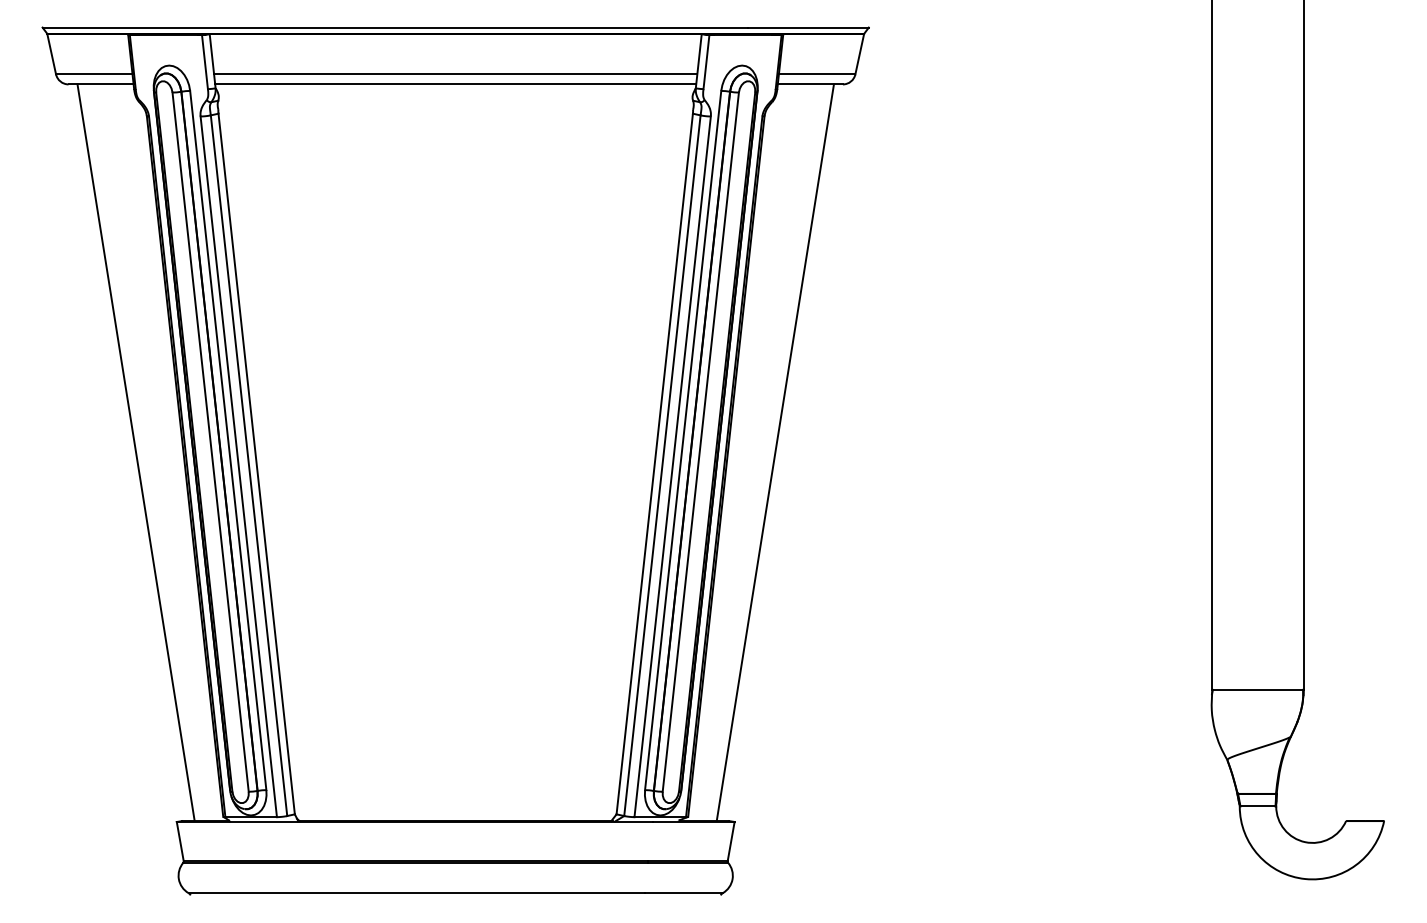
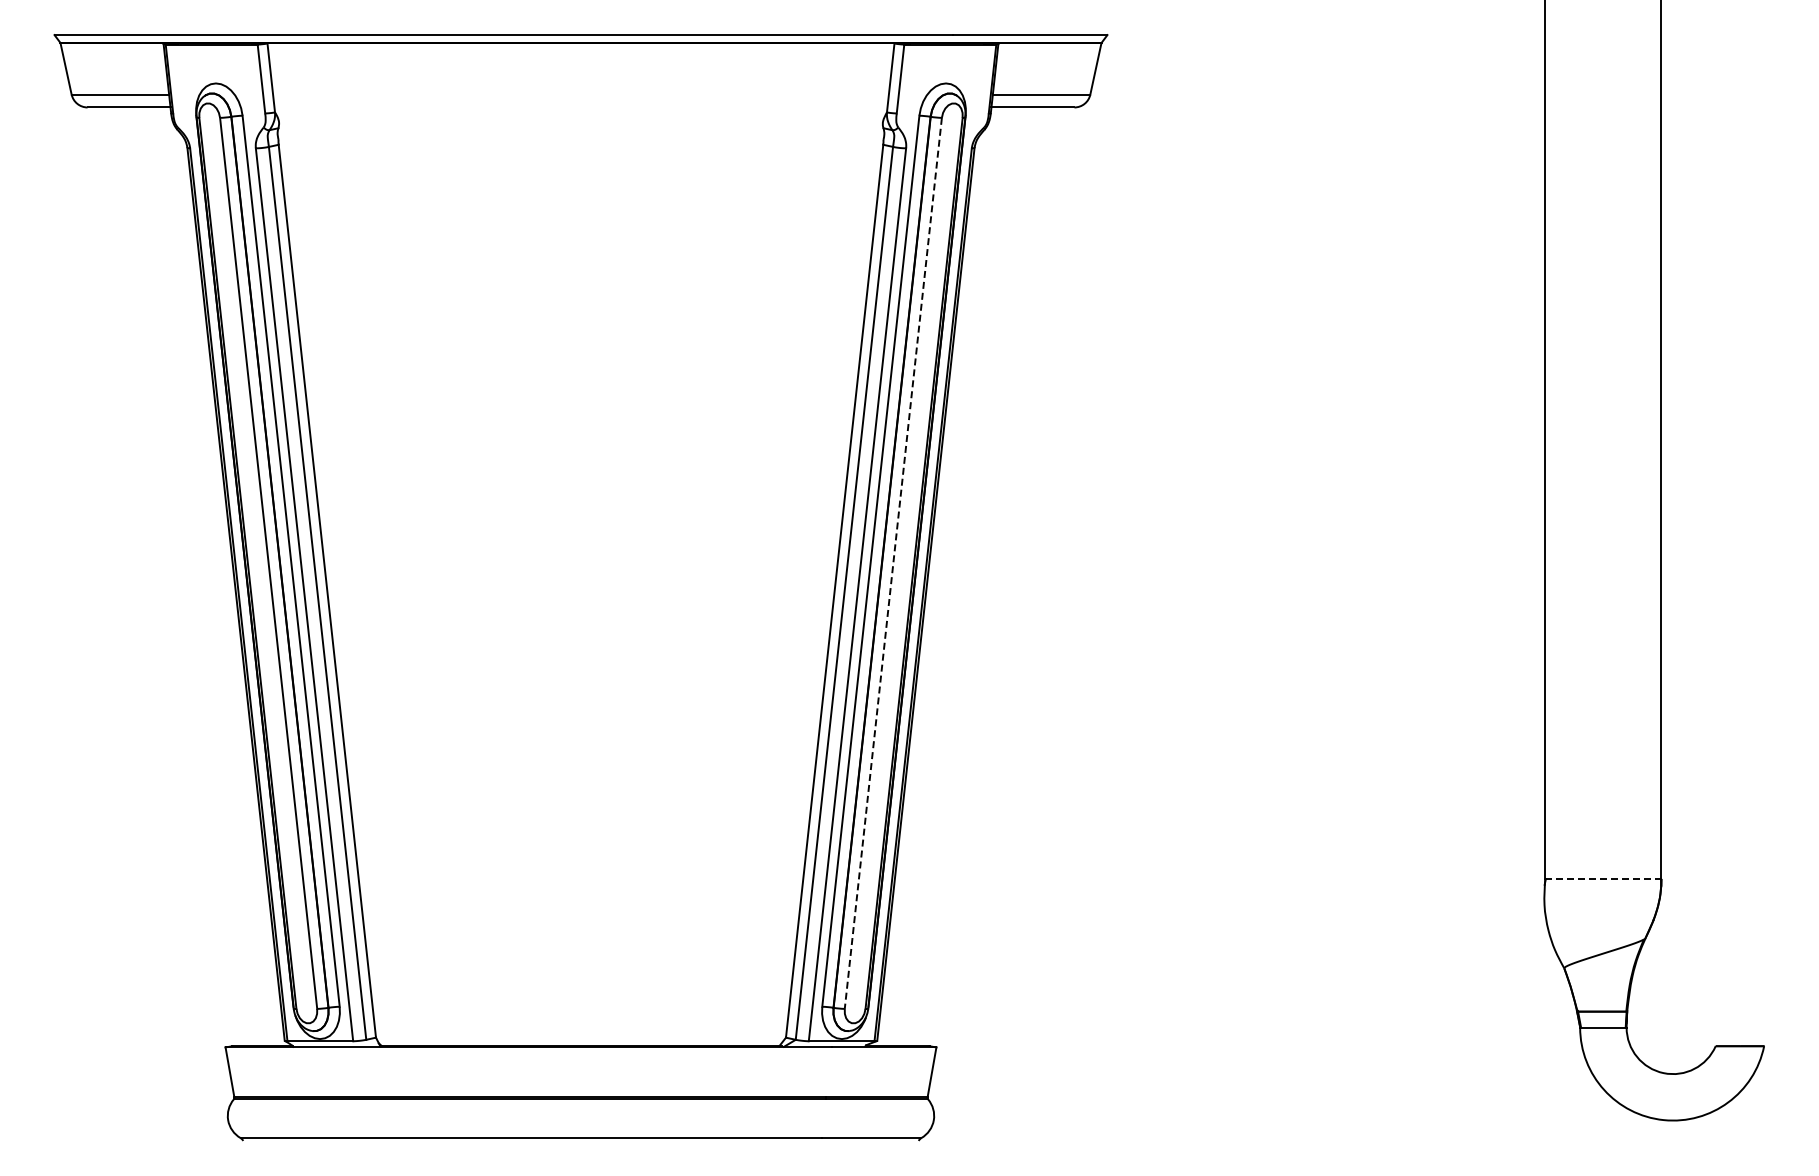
line: (455, 74) -> (580, 94), removed
line: (455, 84) -> (580, 107), removed
line: (700, 442) -> (893, 563), solid -> dashed
line: (135, 452) -> (173, 576), removed
line: (775, 452) -> (988, 576), removed
line: (1258, 689) -> (1603, 878), solid -> dashed

